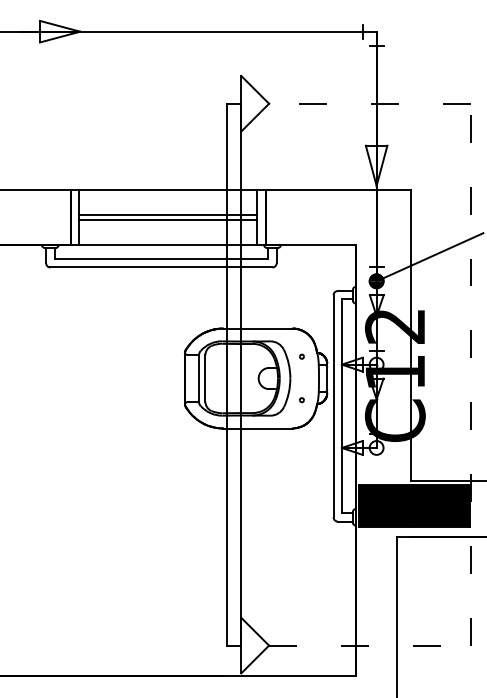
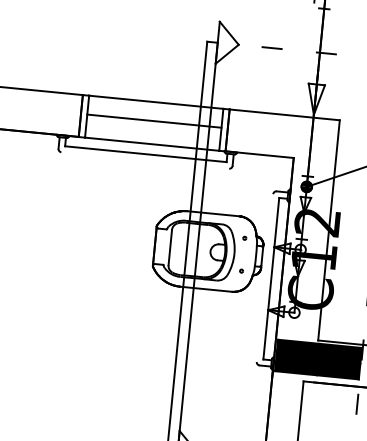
line: (168, 220) -> (154, 125), removed
line: (161, 267) -> (145, 160), removed
line: (198, 378) -> (165, 247), removed
line: (333, 406) -> (264, 278), removed

